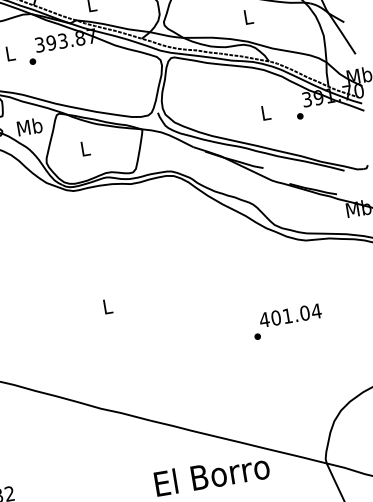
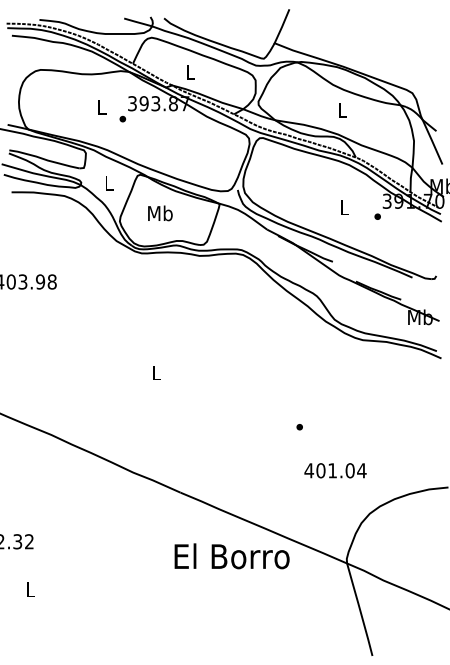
text: (29, 126) -> (108, 182), Mb -> L
text: (85, 148) -> (160, 213), L -> Mb
text: (290, 315) -> (335, 470), moved

